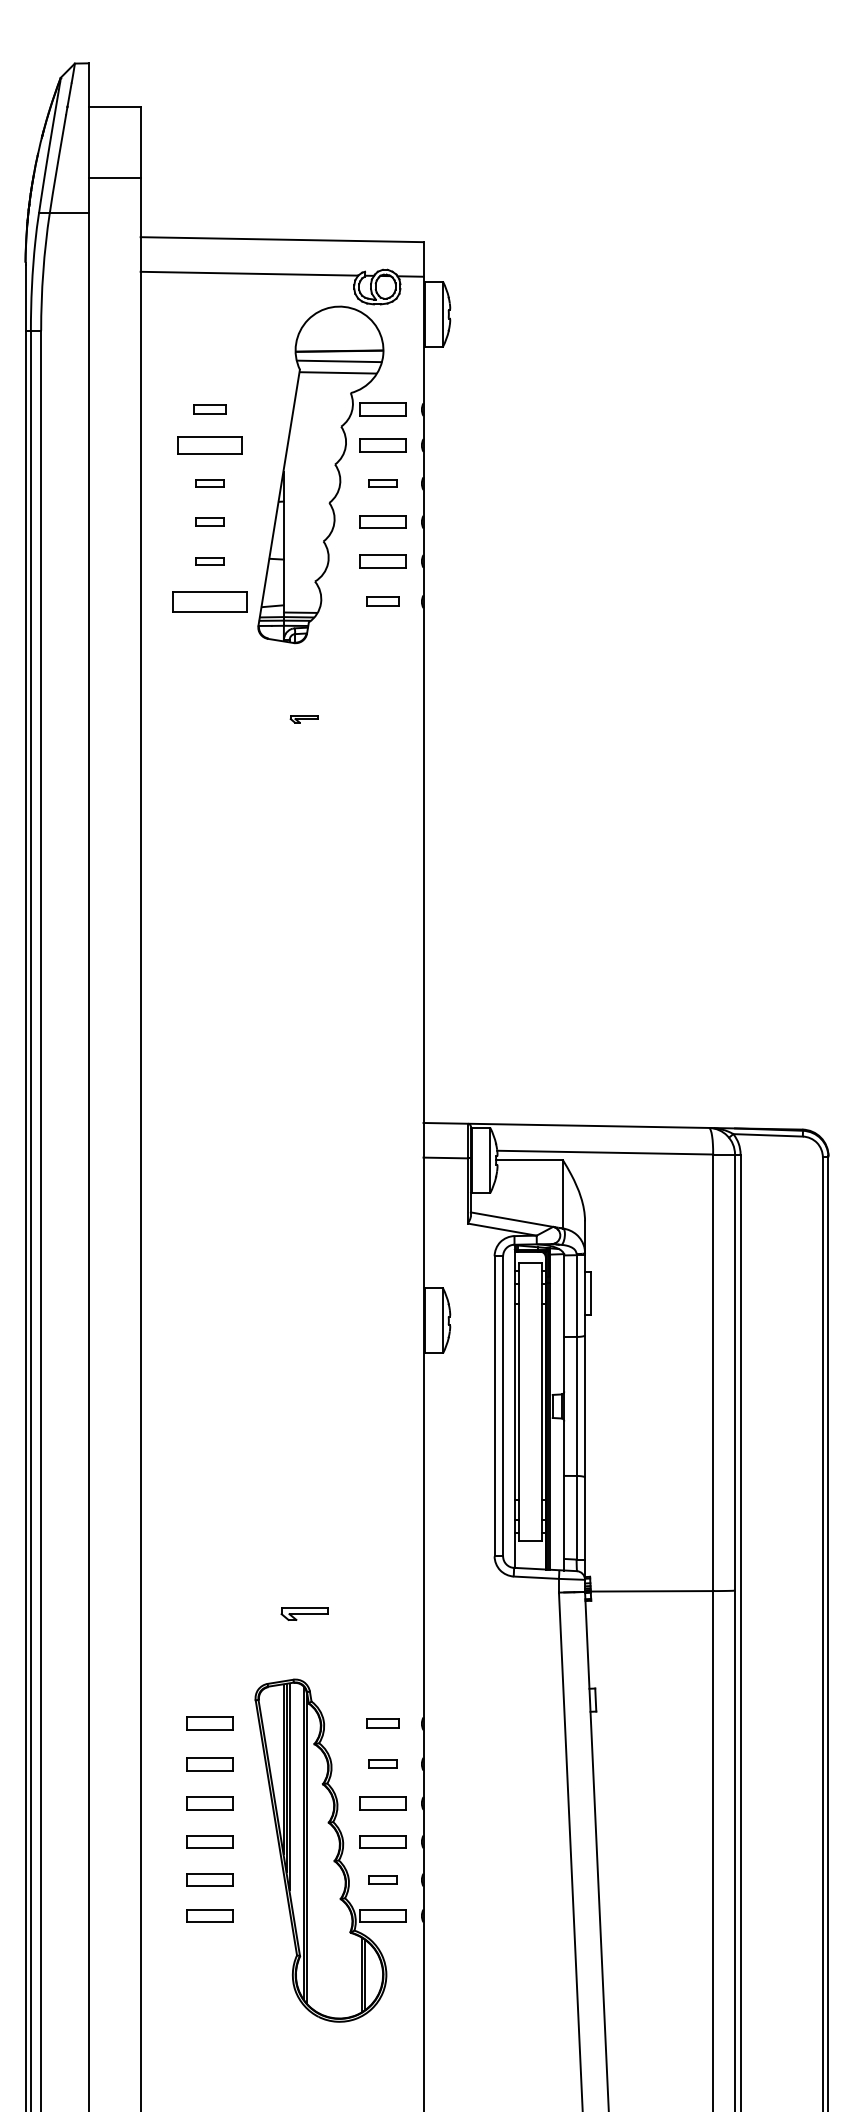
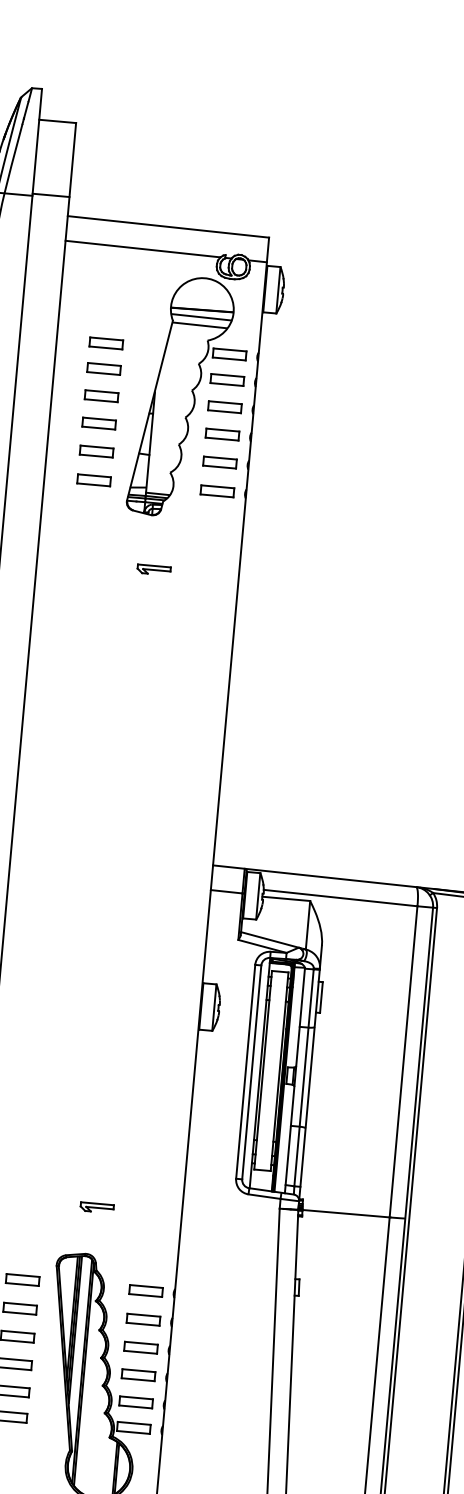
line: (114, 178) -> (50, 195), moved
part: (209, 409) -> (105, 343), size x1.43
part: (209, 445) -> (103, 368), size x0.71
part: (209, 483) -> (101, 396), size x1.67
part: (382, 483) -> (224, 407), size x1.67
part: (209, 521) -> (98, 423), size x1.67
part: (209, 561) -> (96, 451), size x1.67
part: (209, 601) -> (93, 480), size x0.62
part: (382, 601) -> (216, 491), size x1.43
part: (304, 718) -> (153, 569), size x1.67
part: (382, 1723) -> (145, 1290), size x1.43
part: (382, 1764) -> (143, 1319), size x1.67
part: (382, 1879) -> (135, 1401), size x1.67

